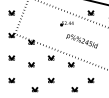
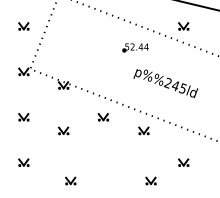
part: (50, 80) -> (101, 162), removed

